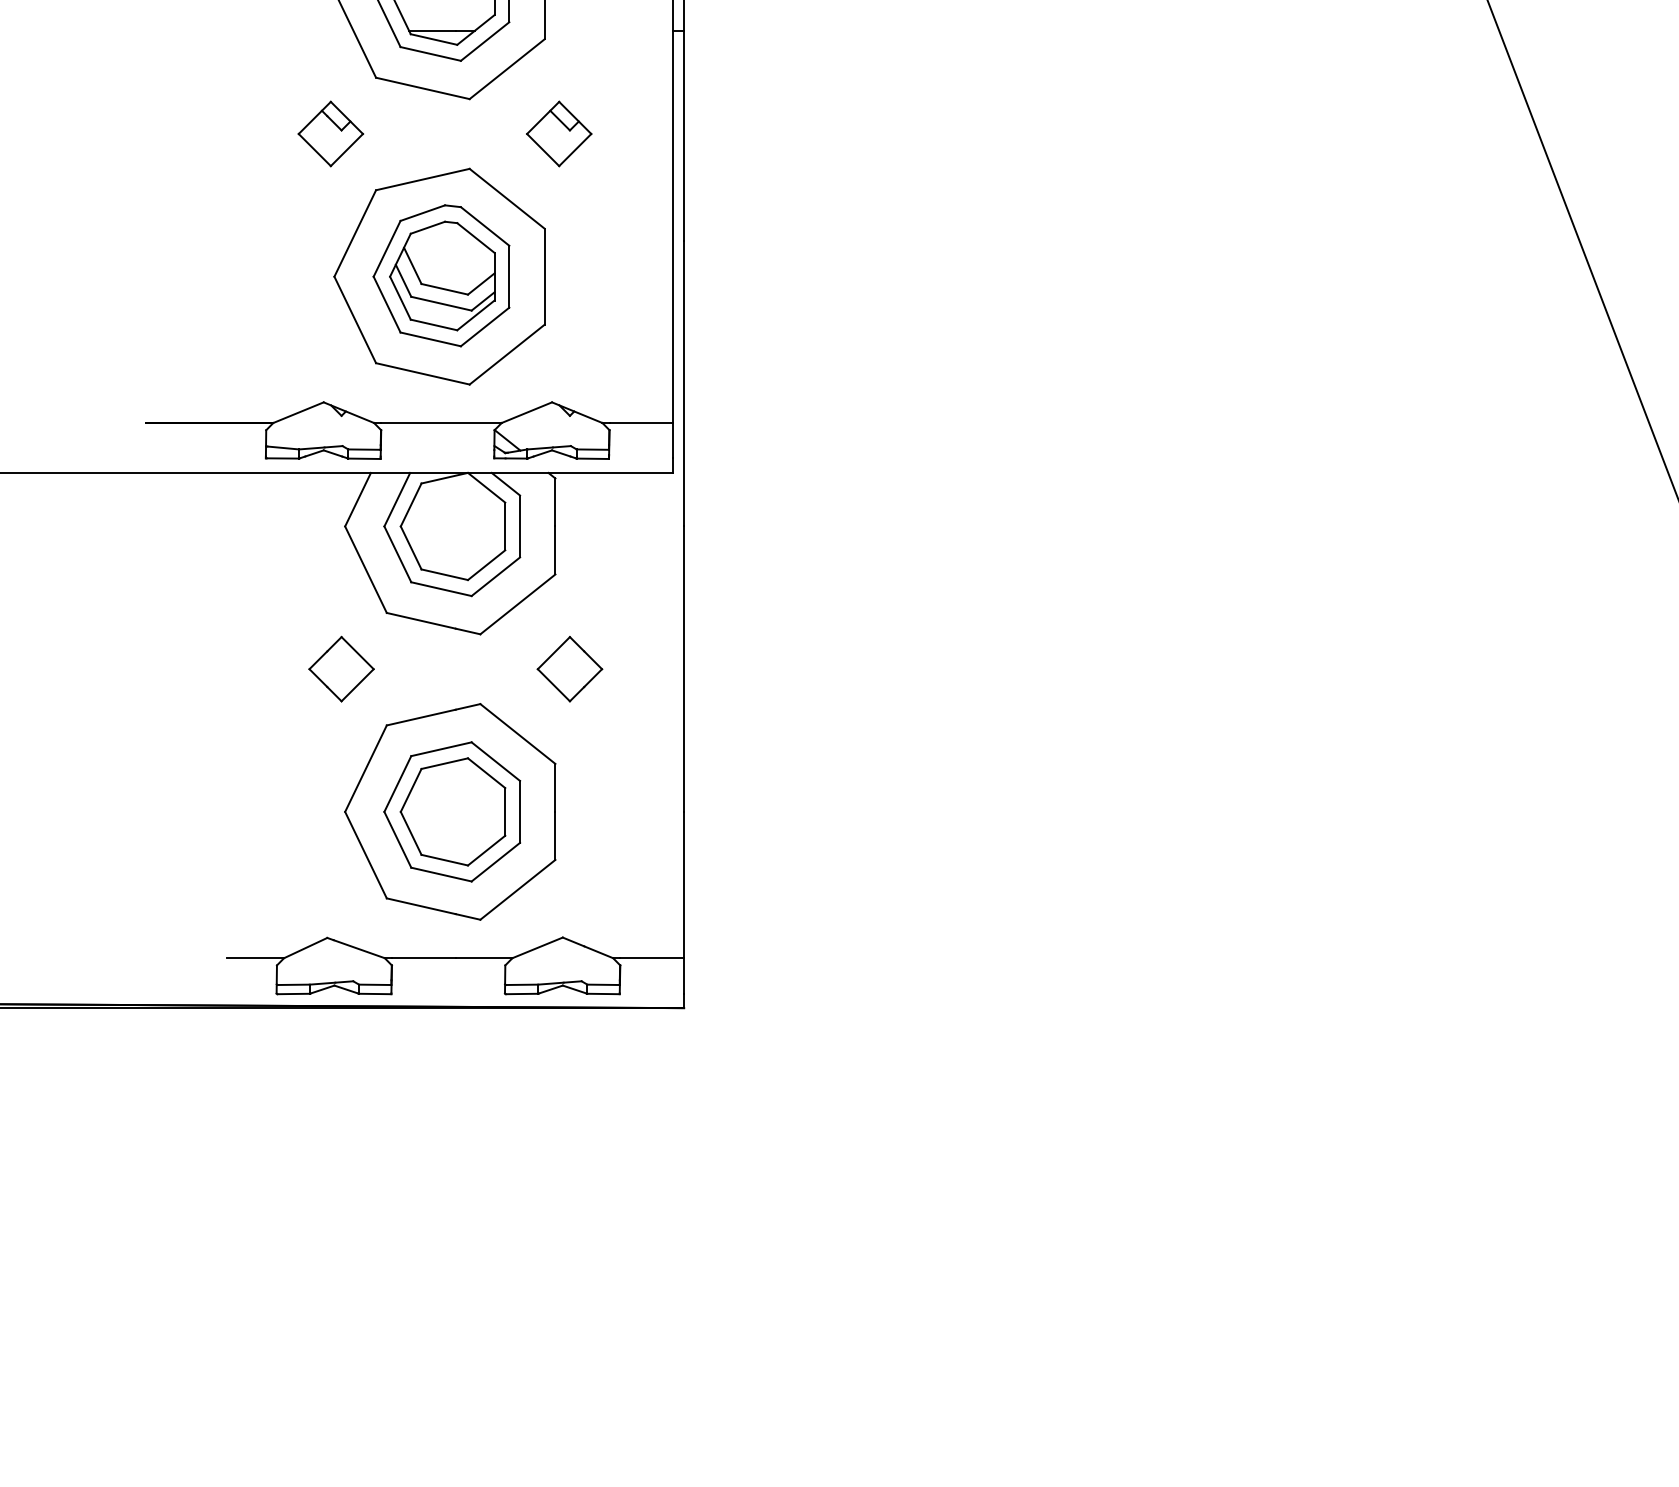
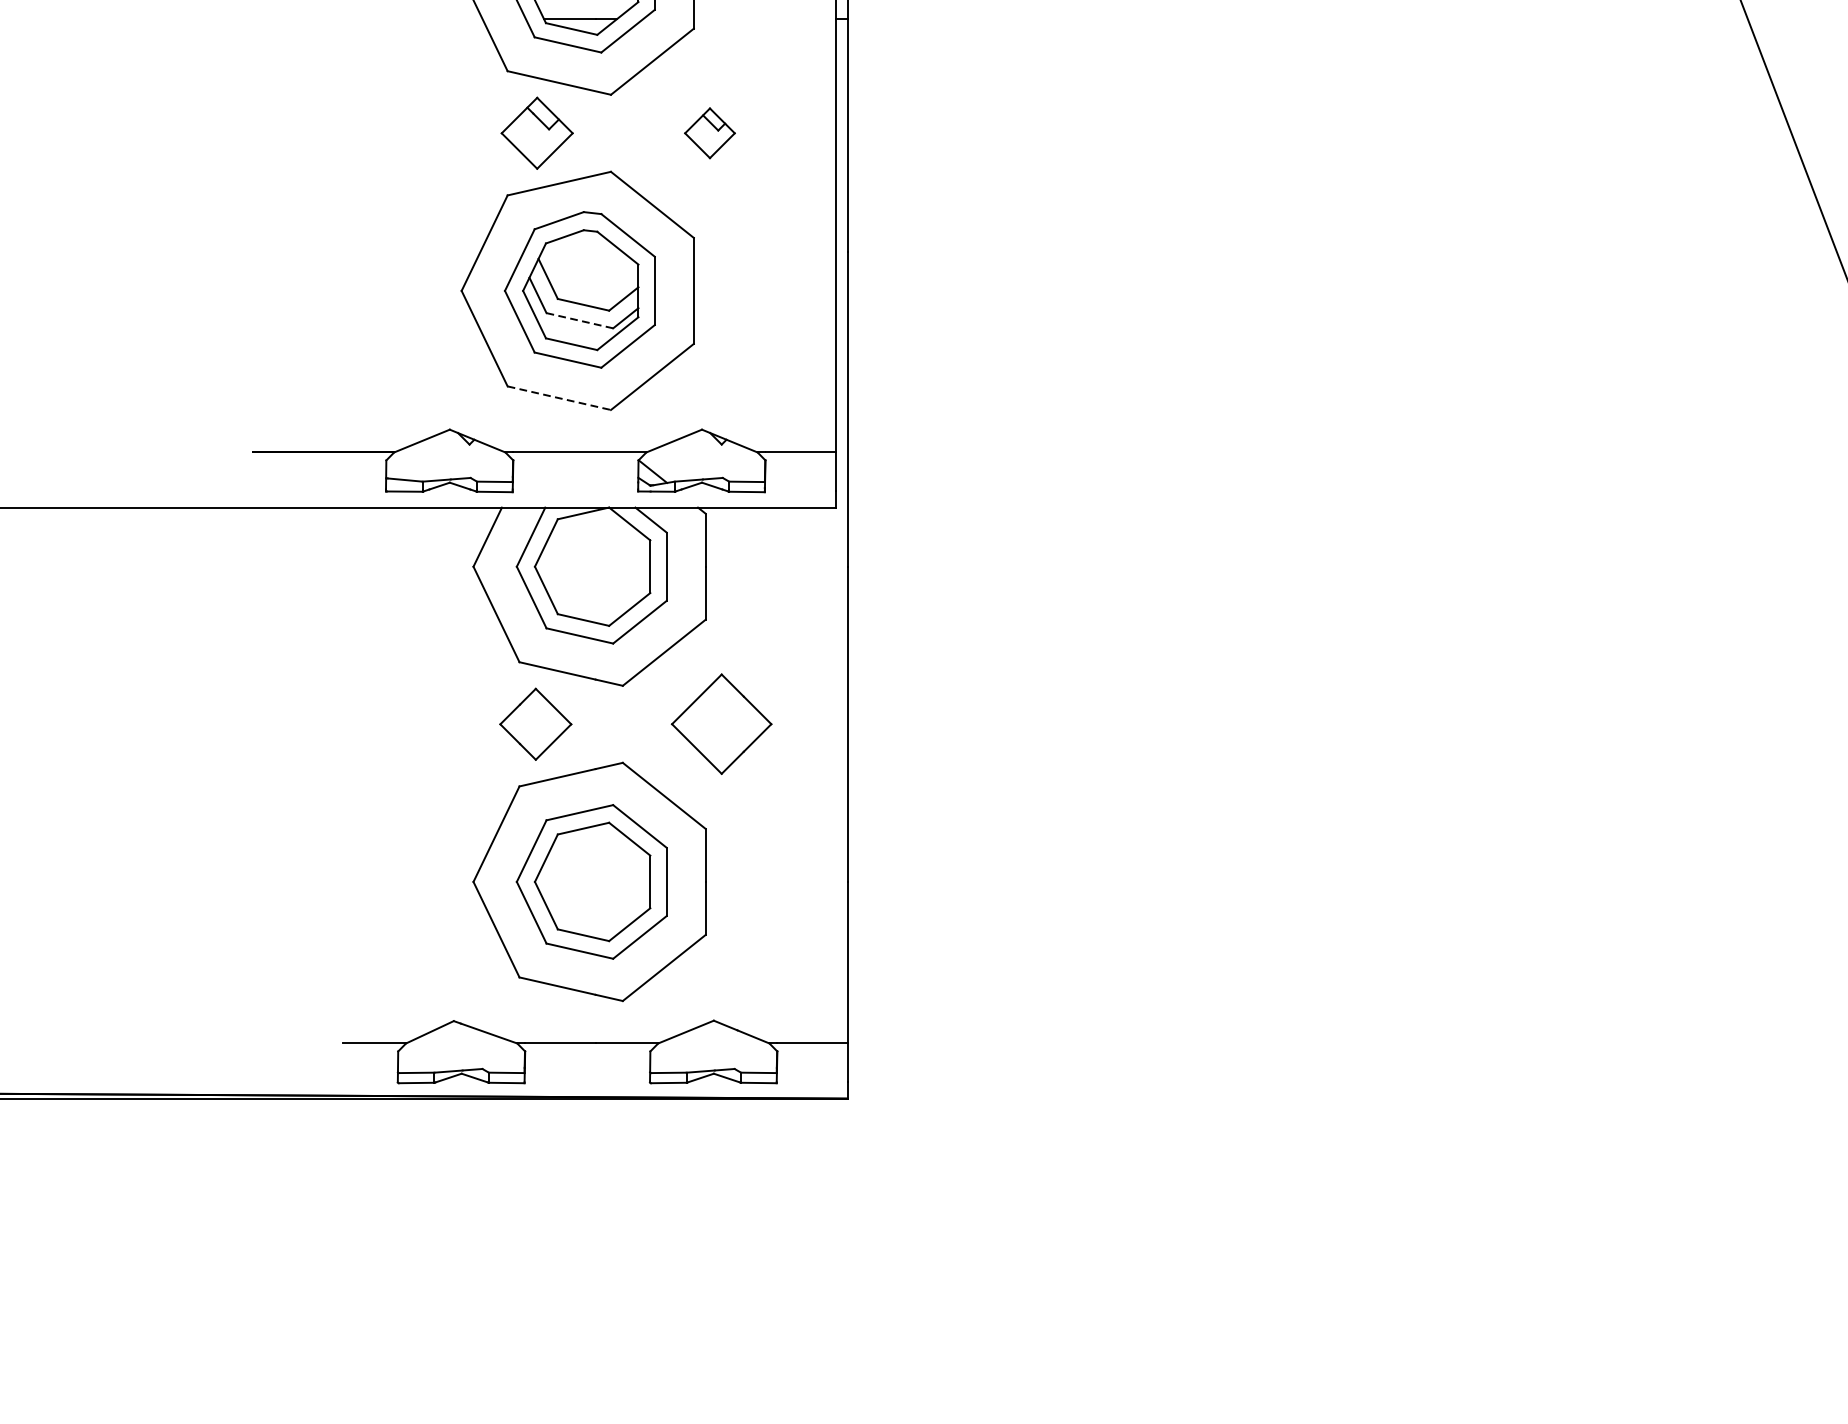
part: (330, 133) -> (536, 132), moved
part: (559, 133) -> (710, 132), size x0.7
line: (441, 303) -> (579, 320), solid -> dashed
line: (422, 373) -> (558, 397), solid -> dashed
part: (341, 668) -> (535, 723), moved
part: (569, 669) -> (721, 724), size x1.4

